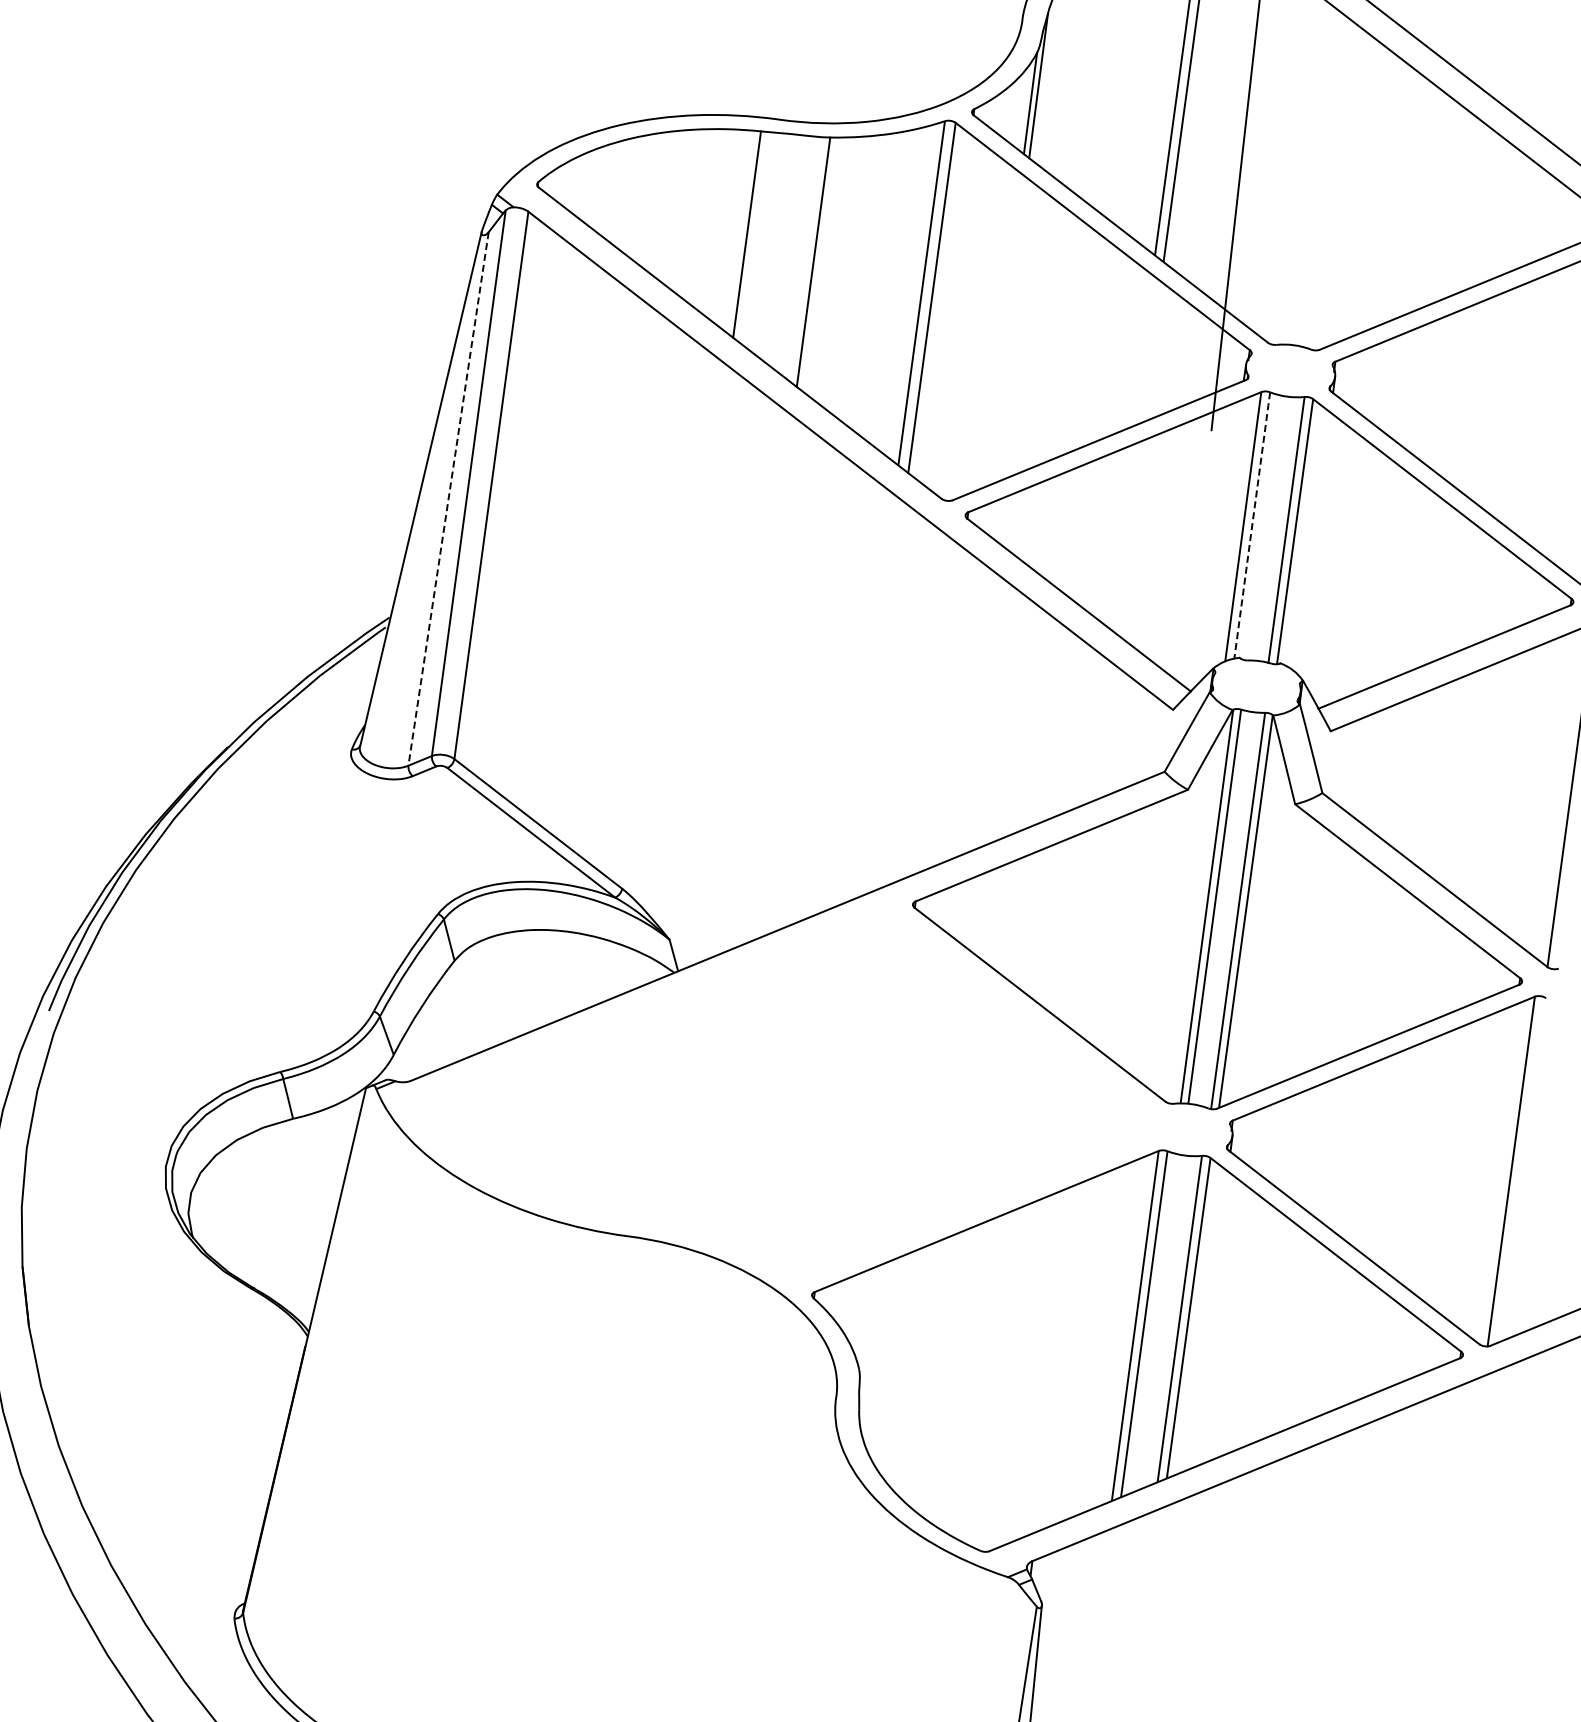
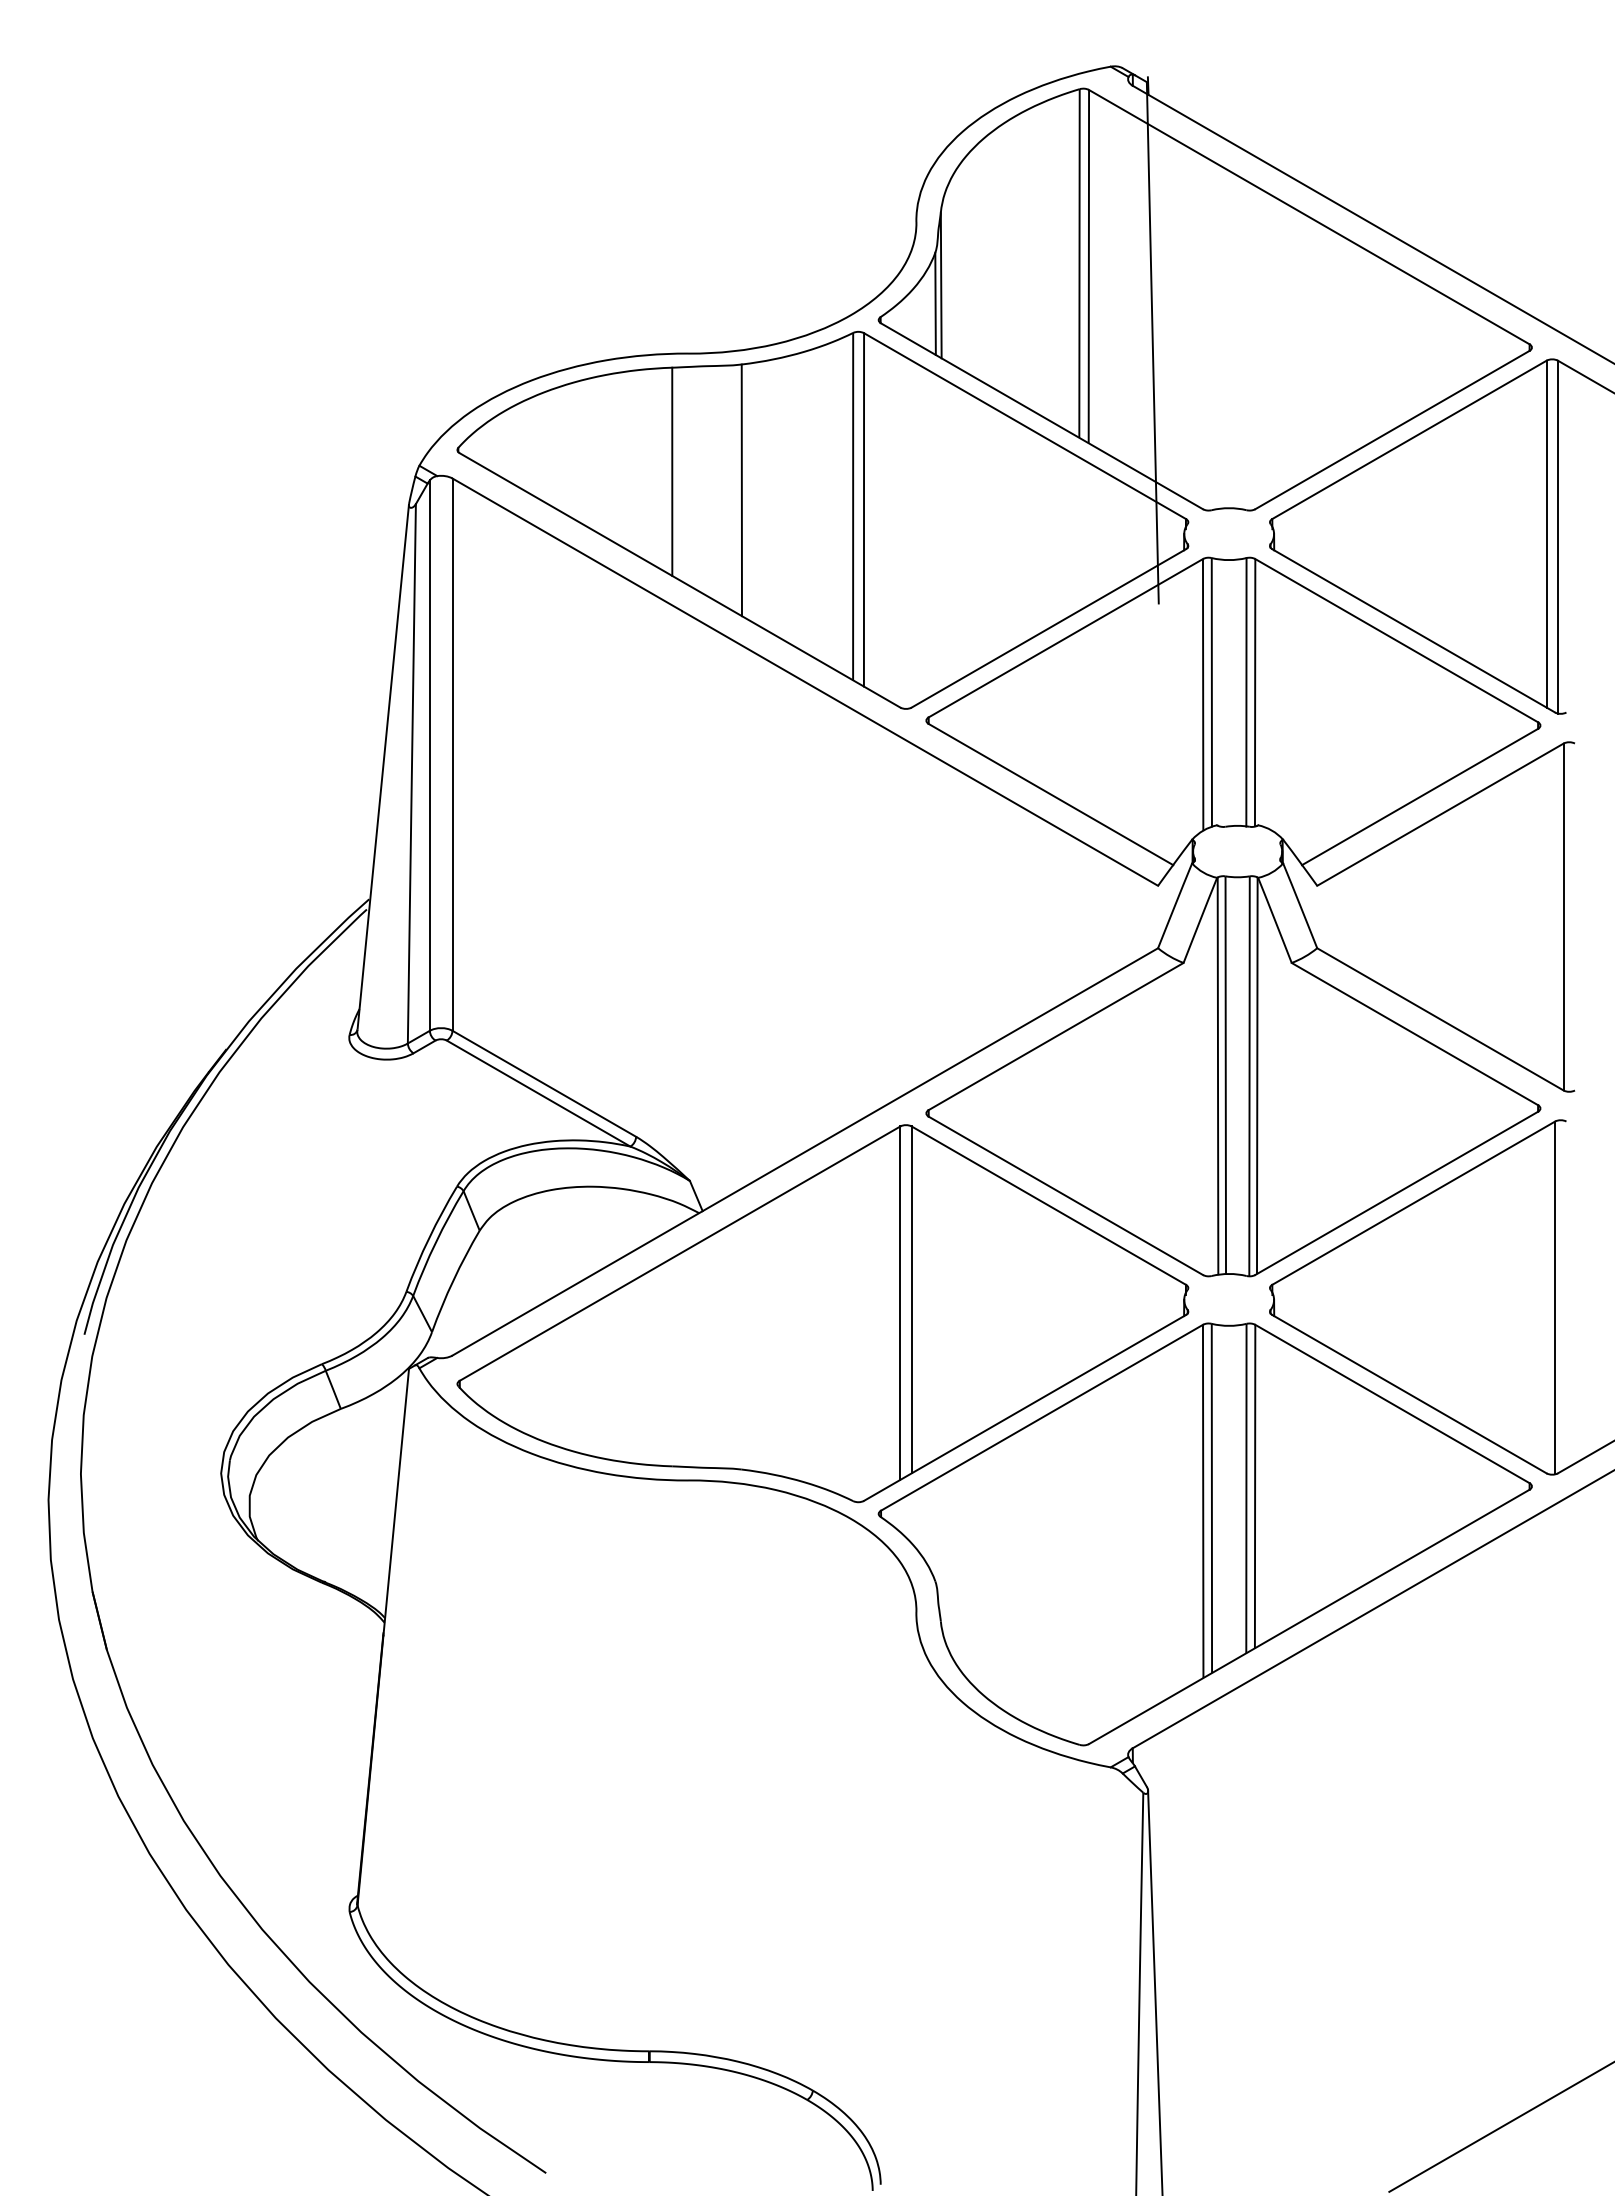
line: (448, 498) -> (411, 773), dashed -> solid
line: (1252, 524) -> (1211, 691), dashed -> solid
part: (783, 1088) -> (822, 1313), added

